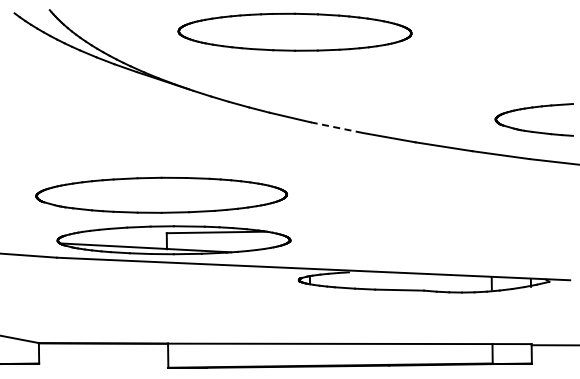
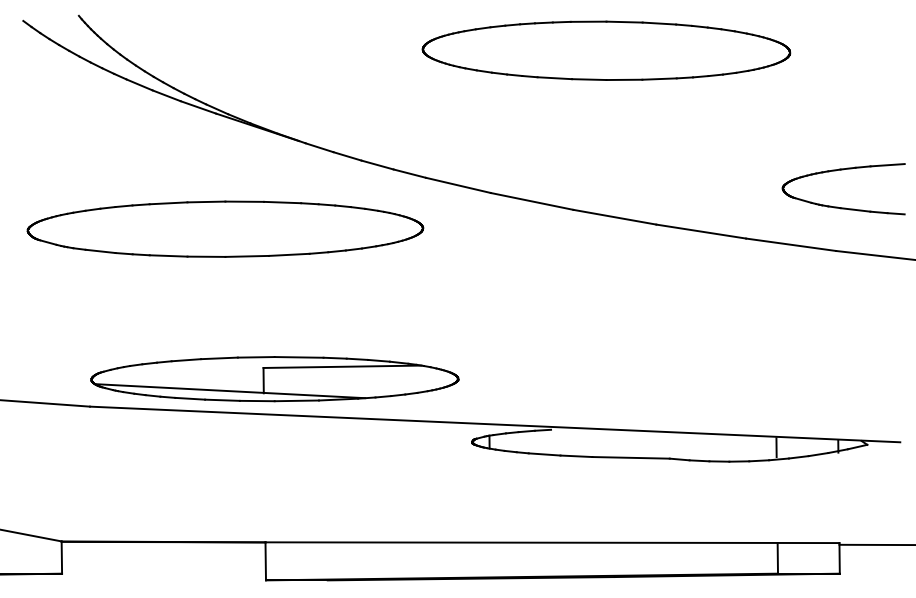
part: (294, 31) -> (605, 49), moved
line: (336, 127) -> (531, 201), dashed -> solid
part: (161, 194) -> (225, 227), moved

